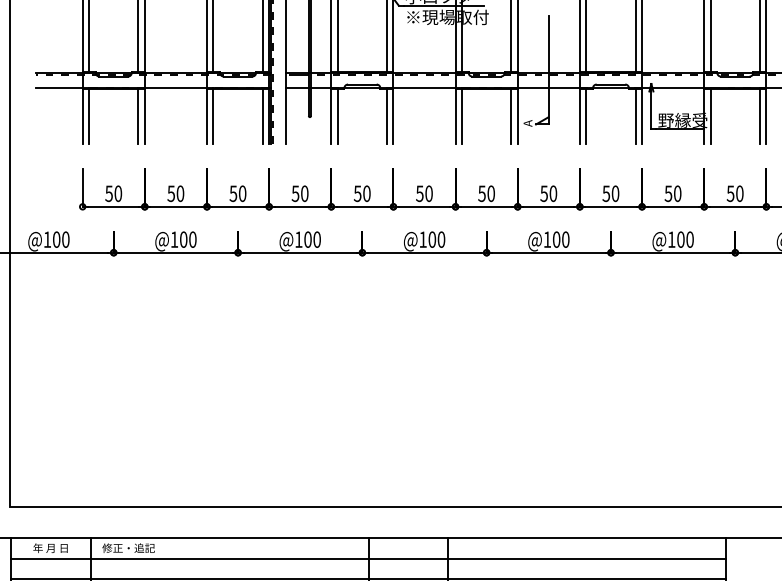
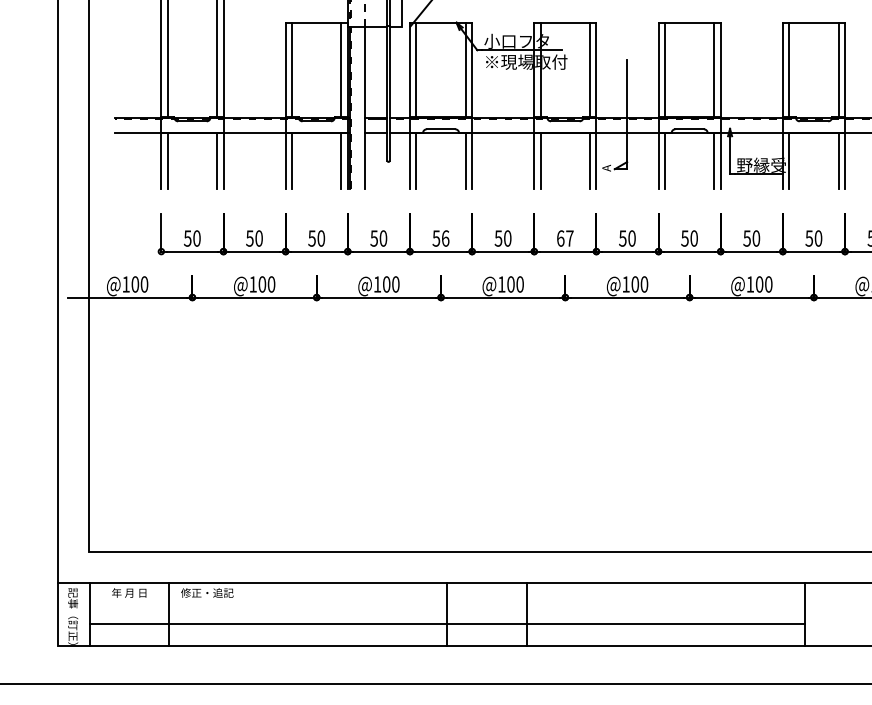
text: (366, 193) -> (445, 238), 50 -> 56
text: (485, 193) -> (564, 238), 50 -> 67
line: (368, 558) -> (447, 603), removed

